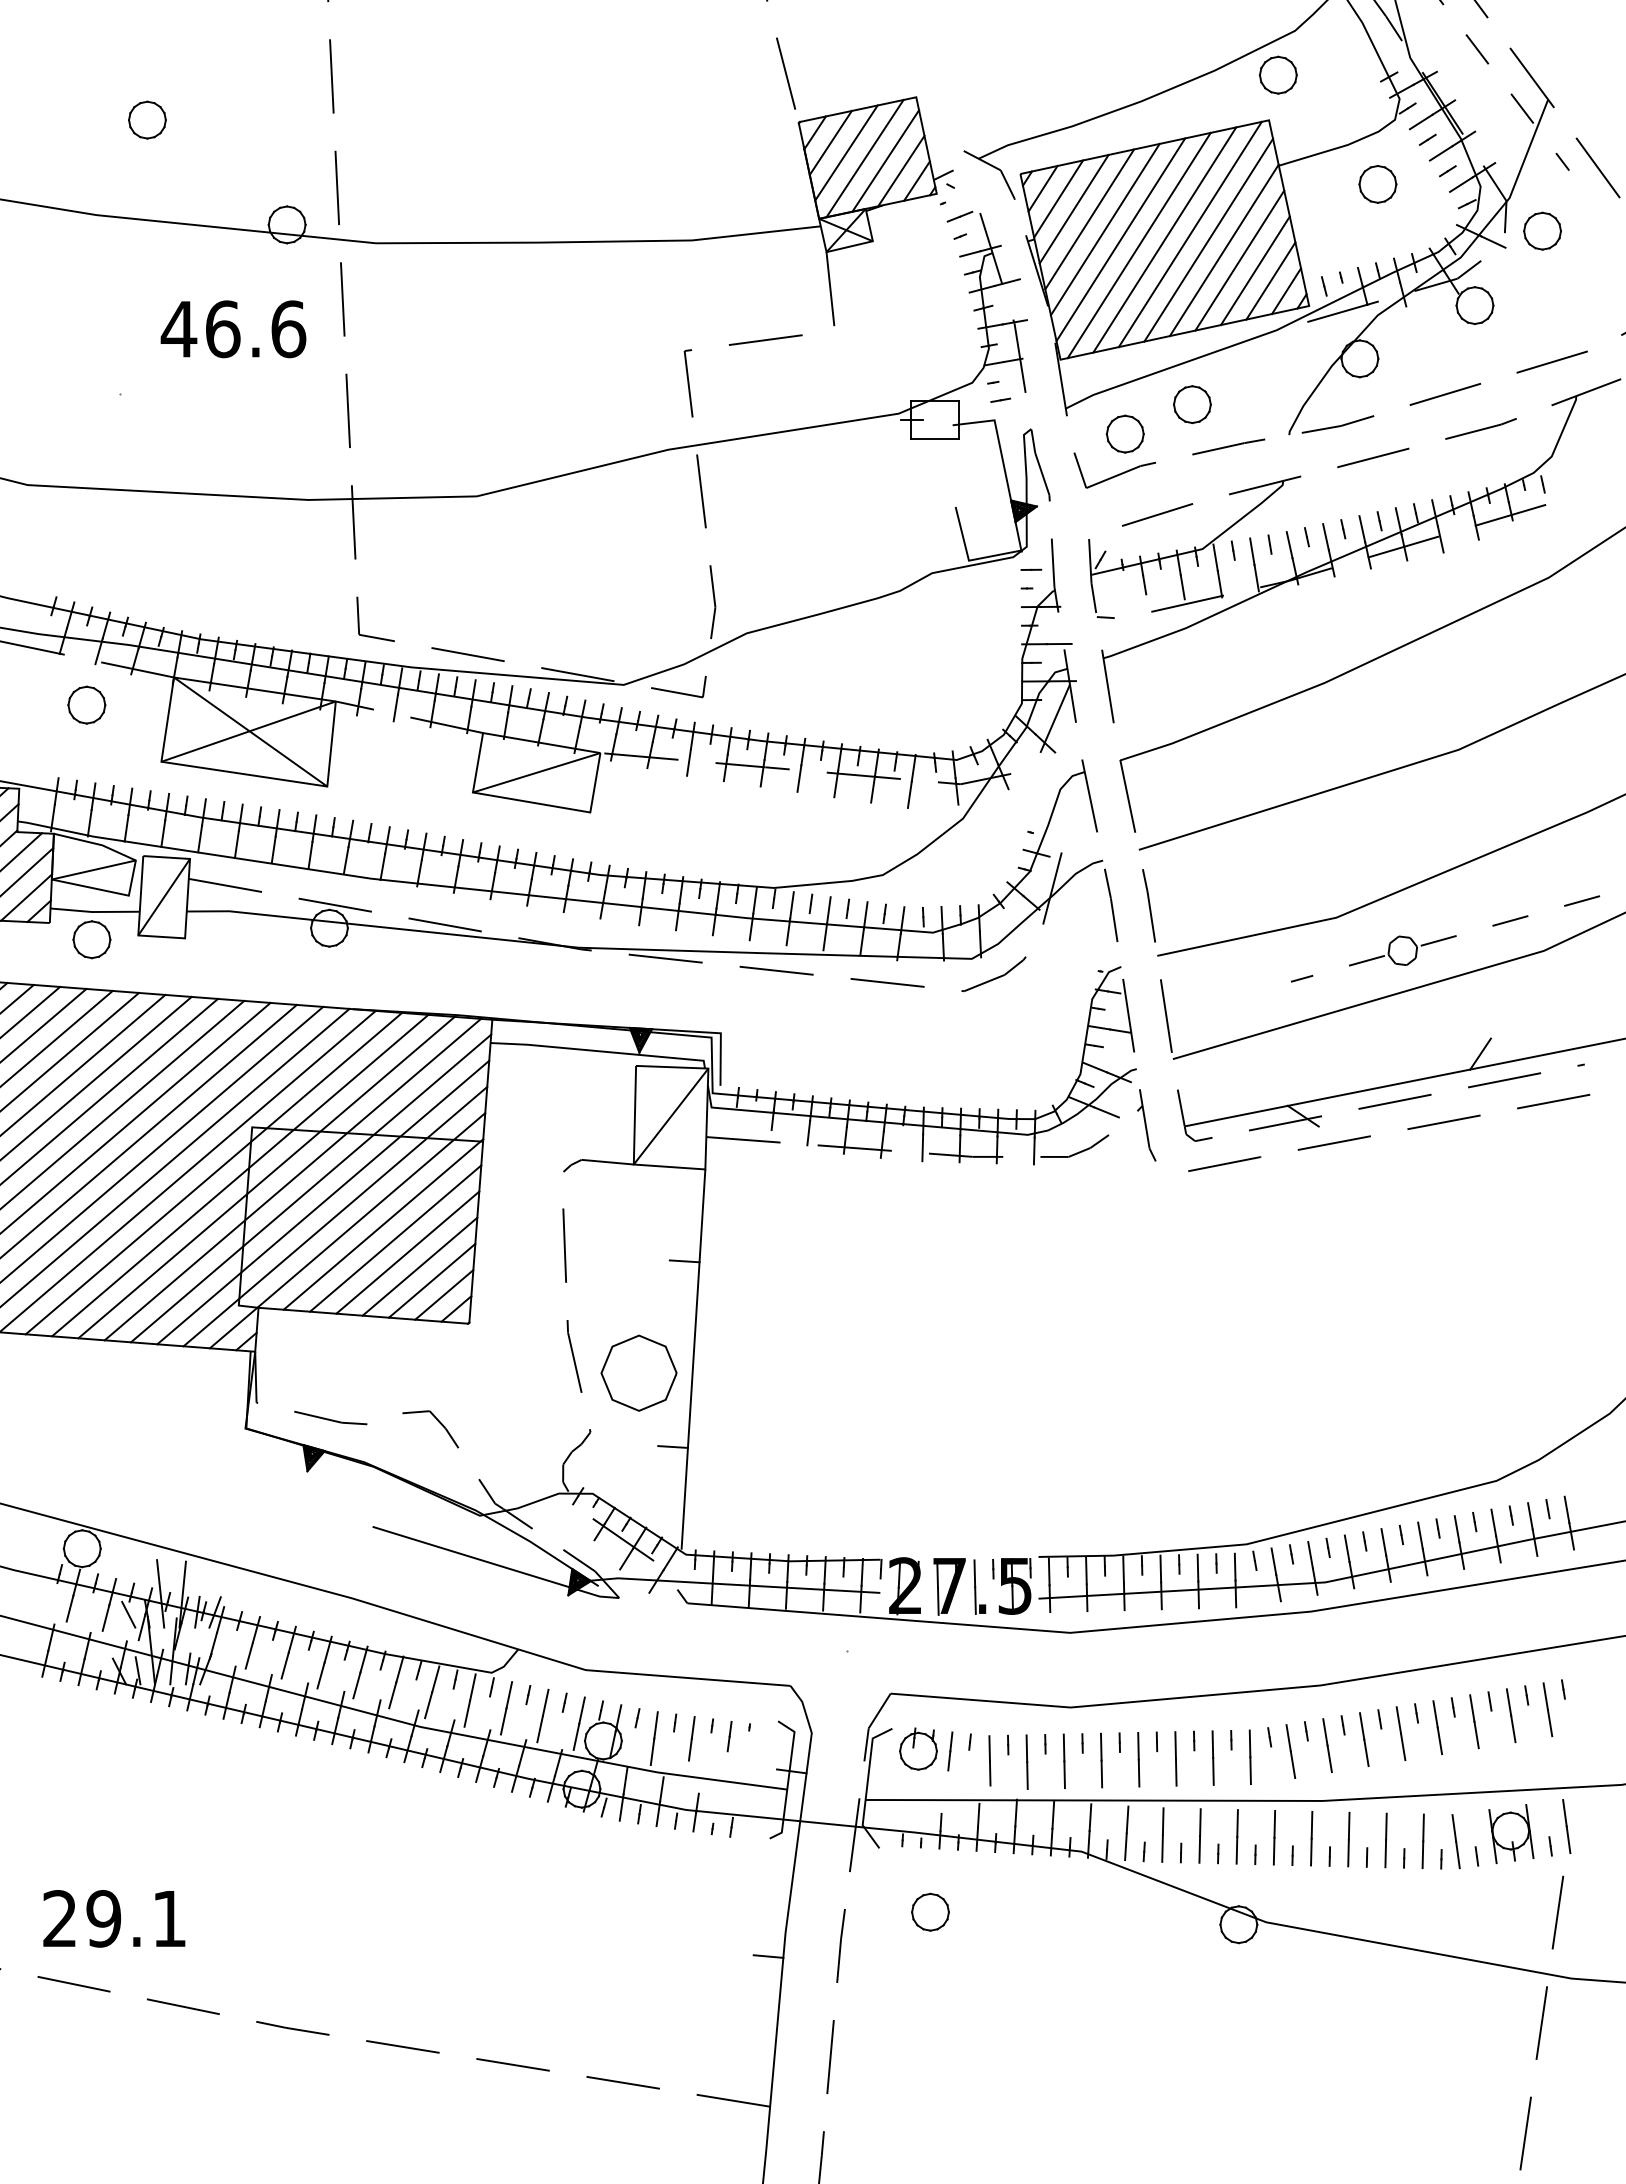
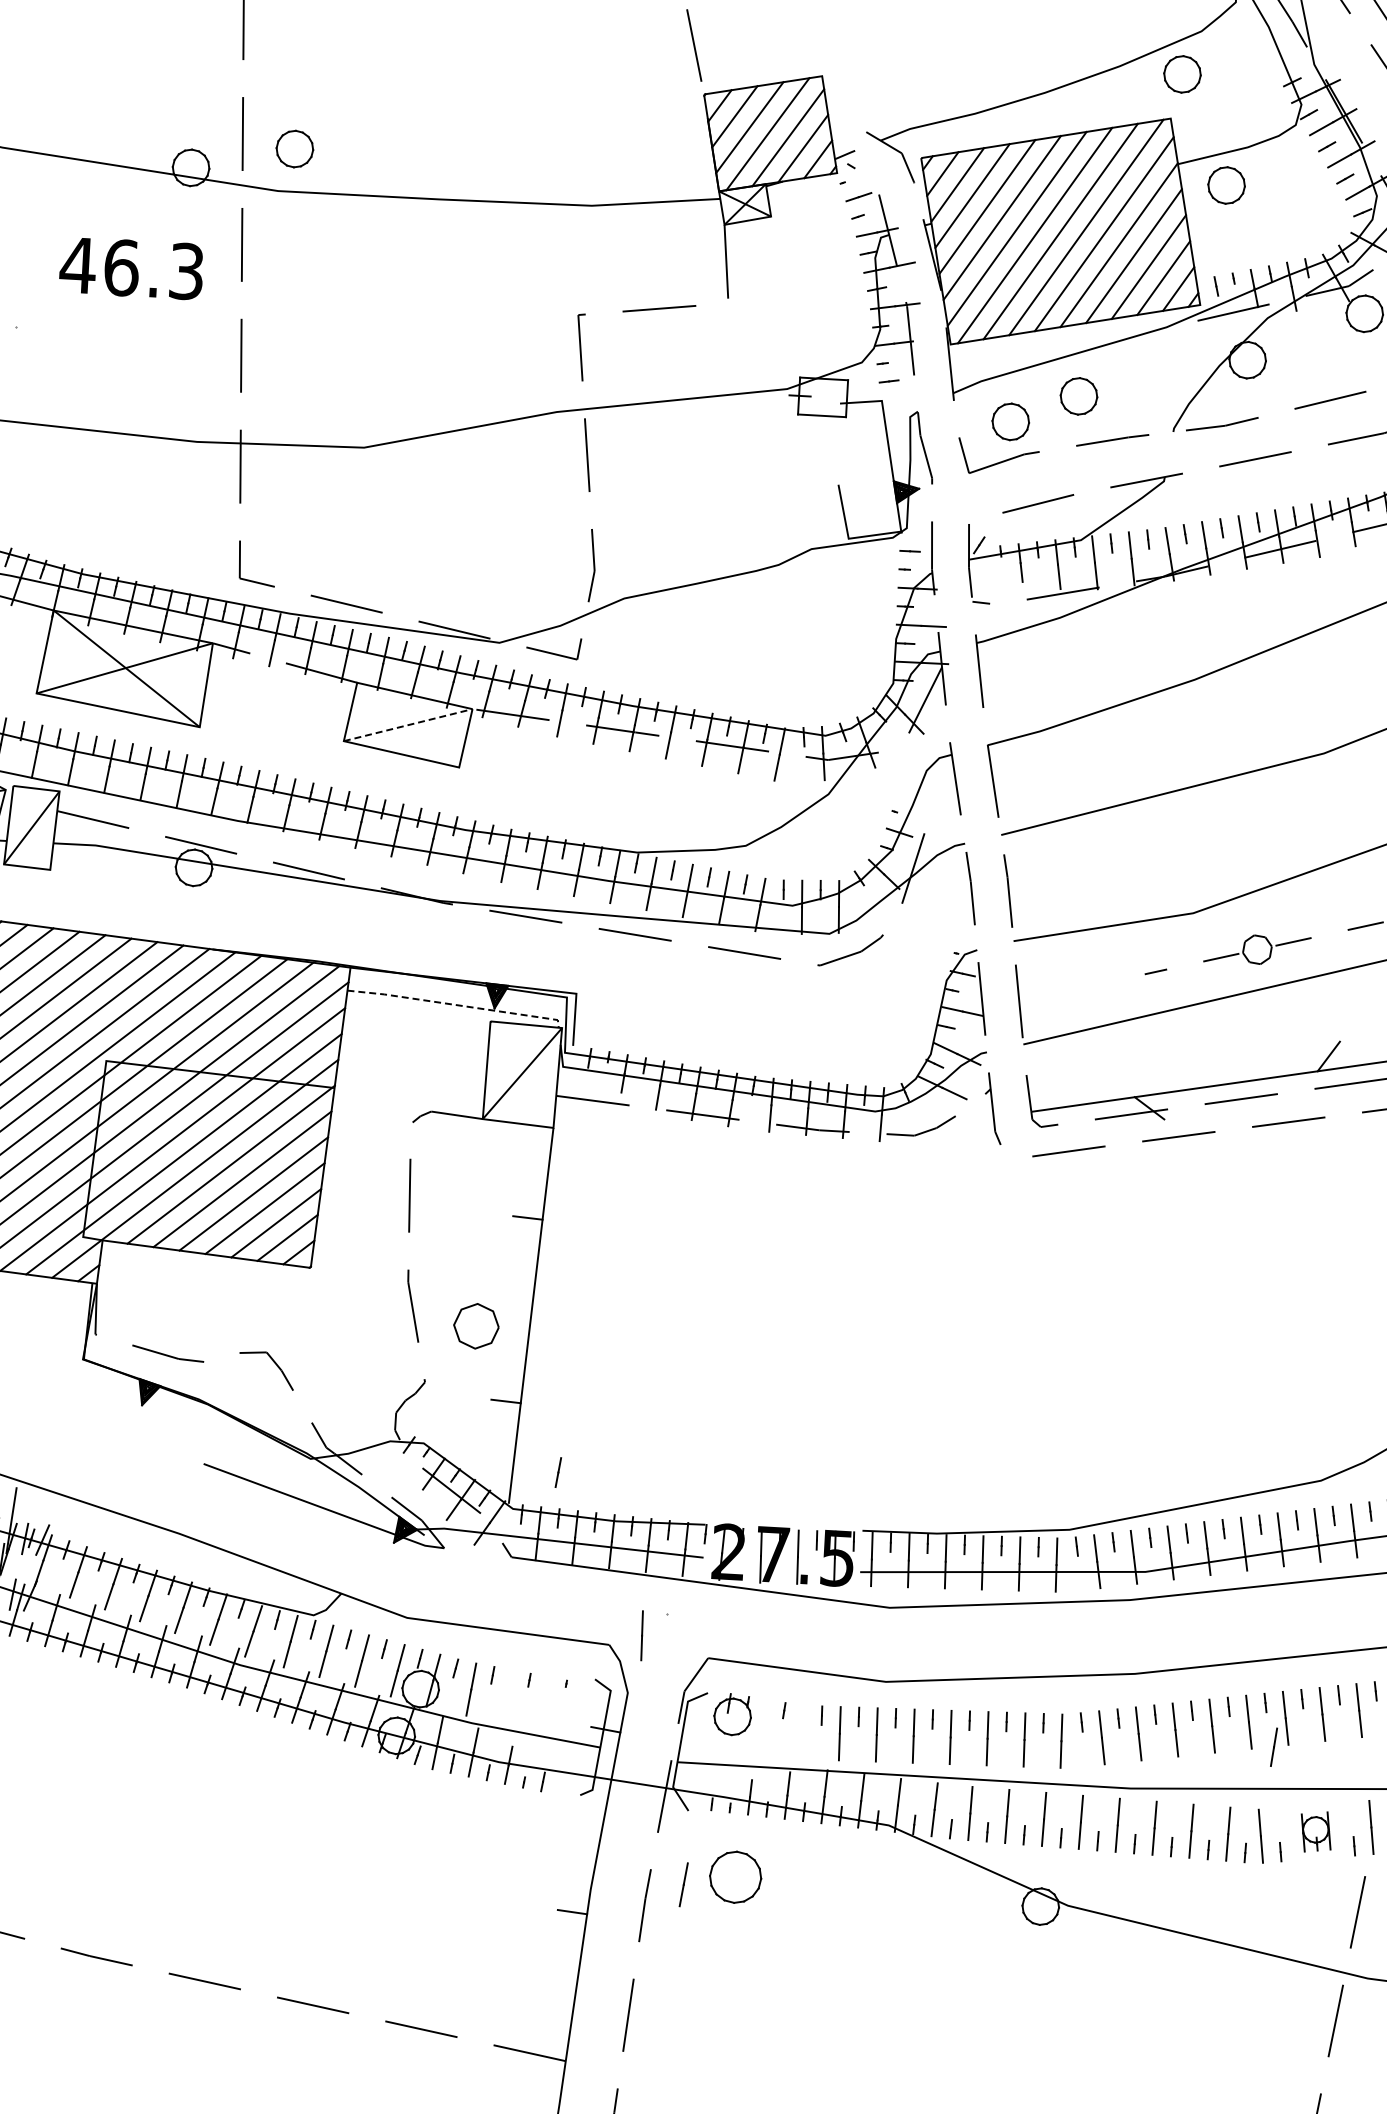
part: (147, 119) -> (294, 148), moved
part: (1377, 184) -> (1226, 185), moved
text: (288, 329) -> (186, 271), 46.6 -> 46.3
line: (536, 772) -> (408, 724), solid -> dashed
line: (601, 1051) -> (457, 1005), solid -> dashed
part: (638, 1372) -> (475, 1325), size x0.6
line: (729, 1736) -> (558, 1472), moved
line: (691, 1738) -> (683, 1884), moved
line: (950, 1751) -> (1274, 1747), moved
line: (989, 1760) -> (641, 1635), moved
part: (1511, 1834) -> (1316, 1832), size x0.7
part: (930, 1911) -> (735, 1876), size x1.4

